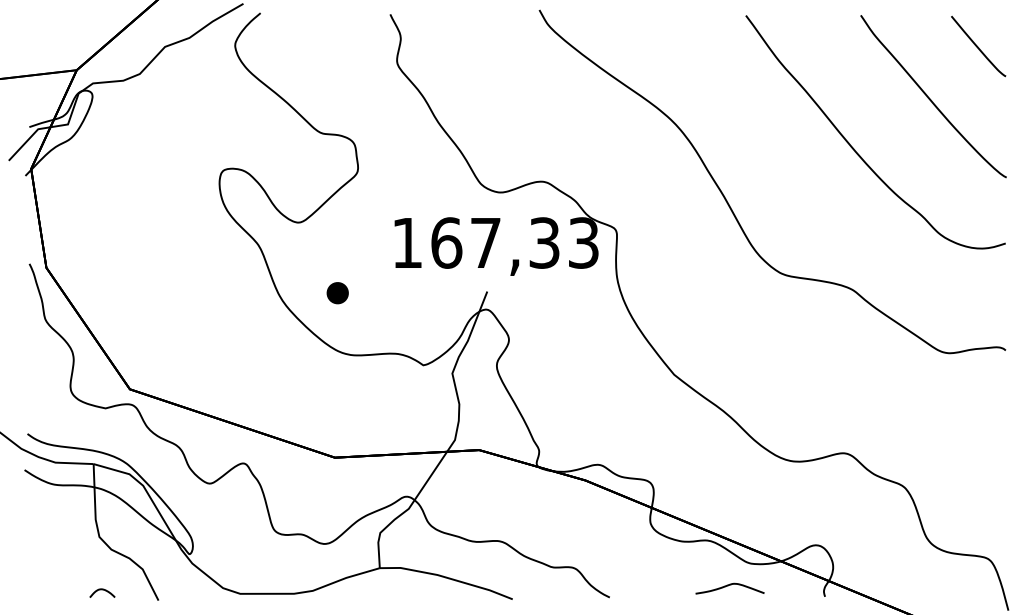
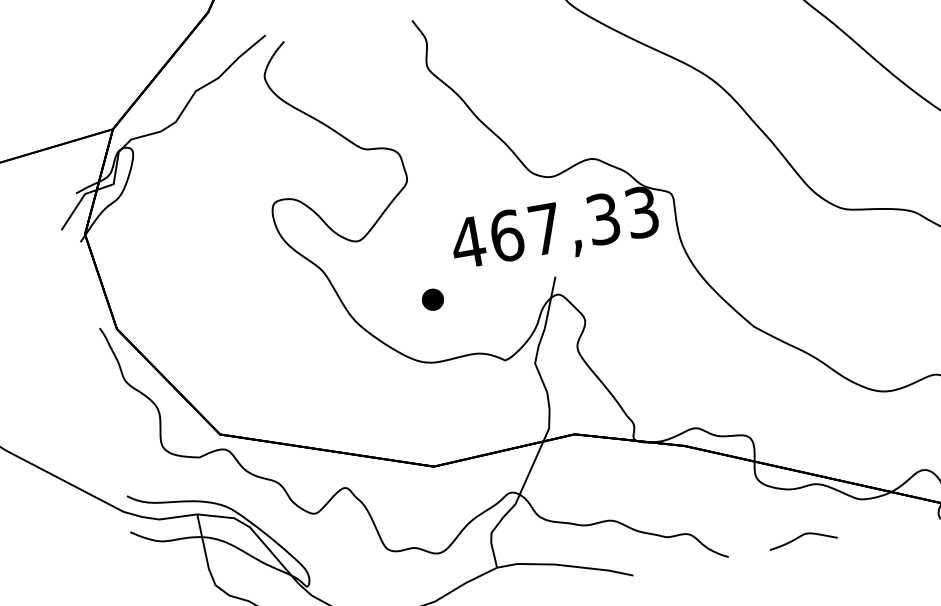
text: (407, 242) -> (468, 242), 167,33 -> 467,33
part: (337, 293) -> (432, 300), moved
curve: (728, 586) -> (801, 537), moved

